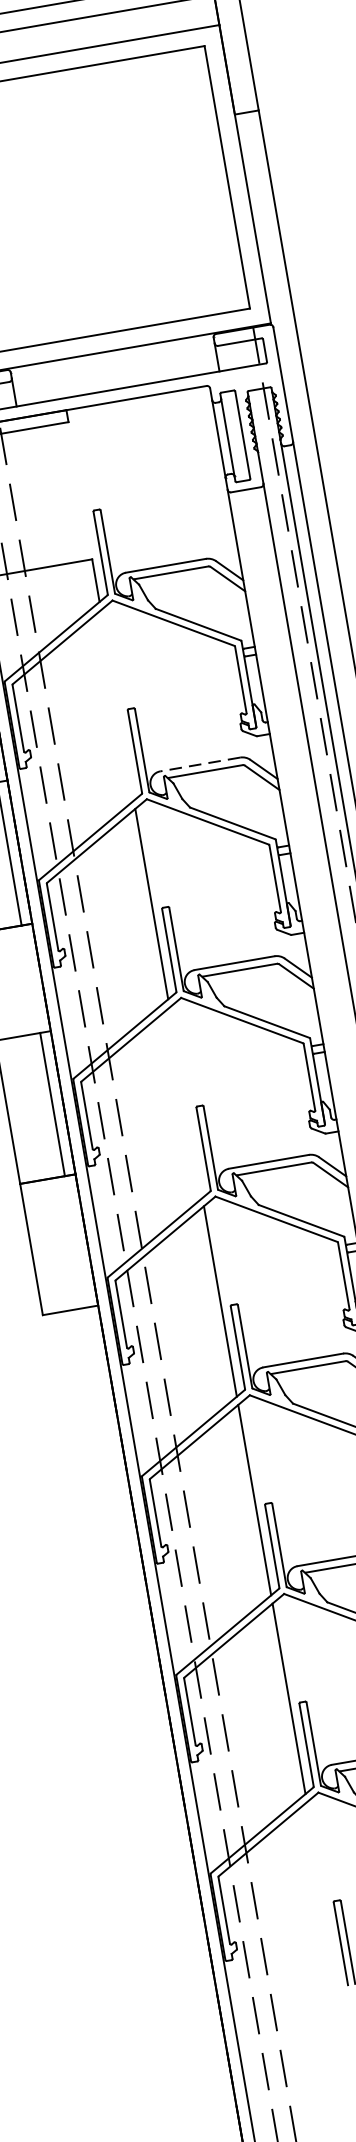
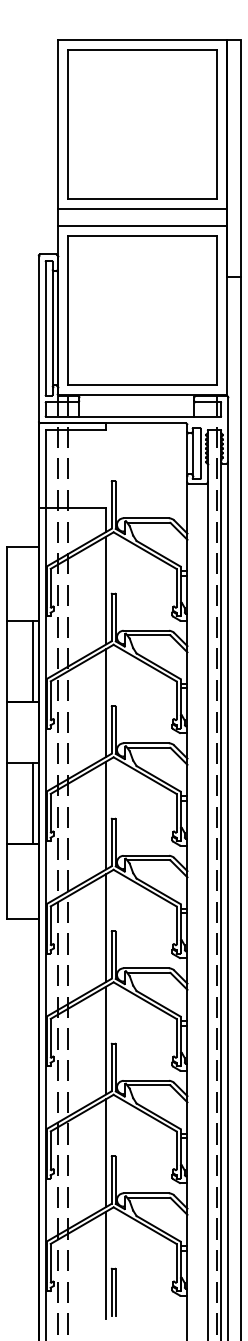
line: (117, 705) -> (106, 590), added
line: (200, 763) -> (146, 630), dashed -> solid
line: (186, 1102) -> (106, 815), added
line: (323, 1897) -> (106, 1265), added

